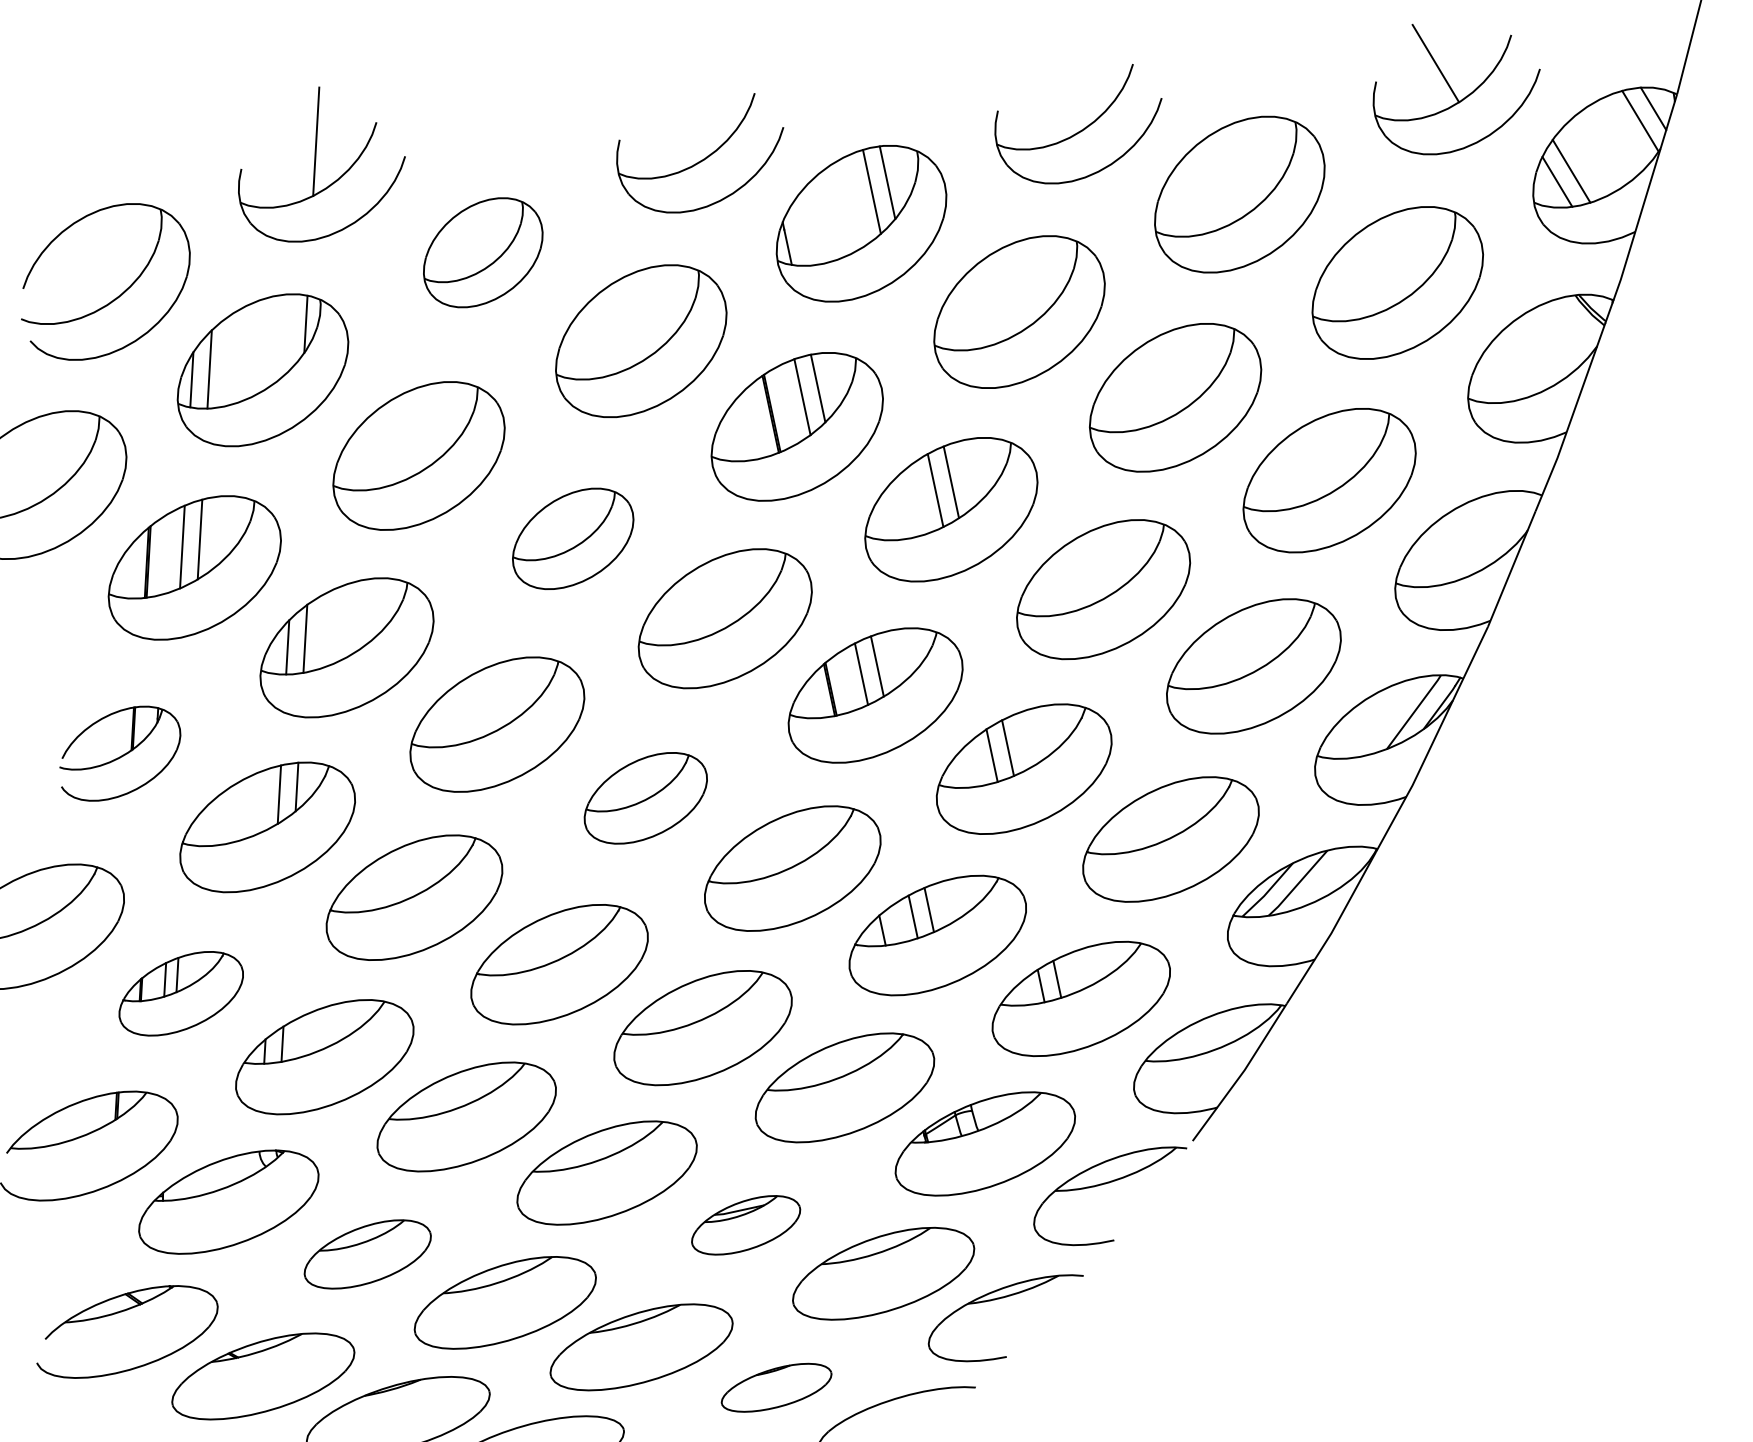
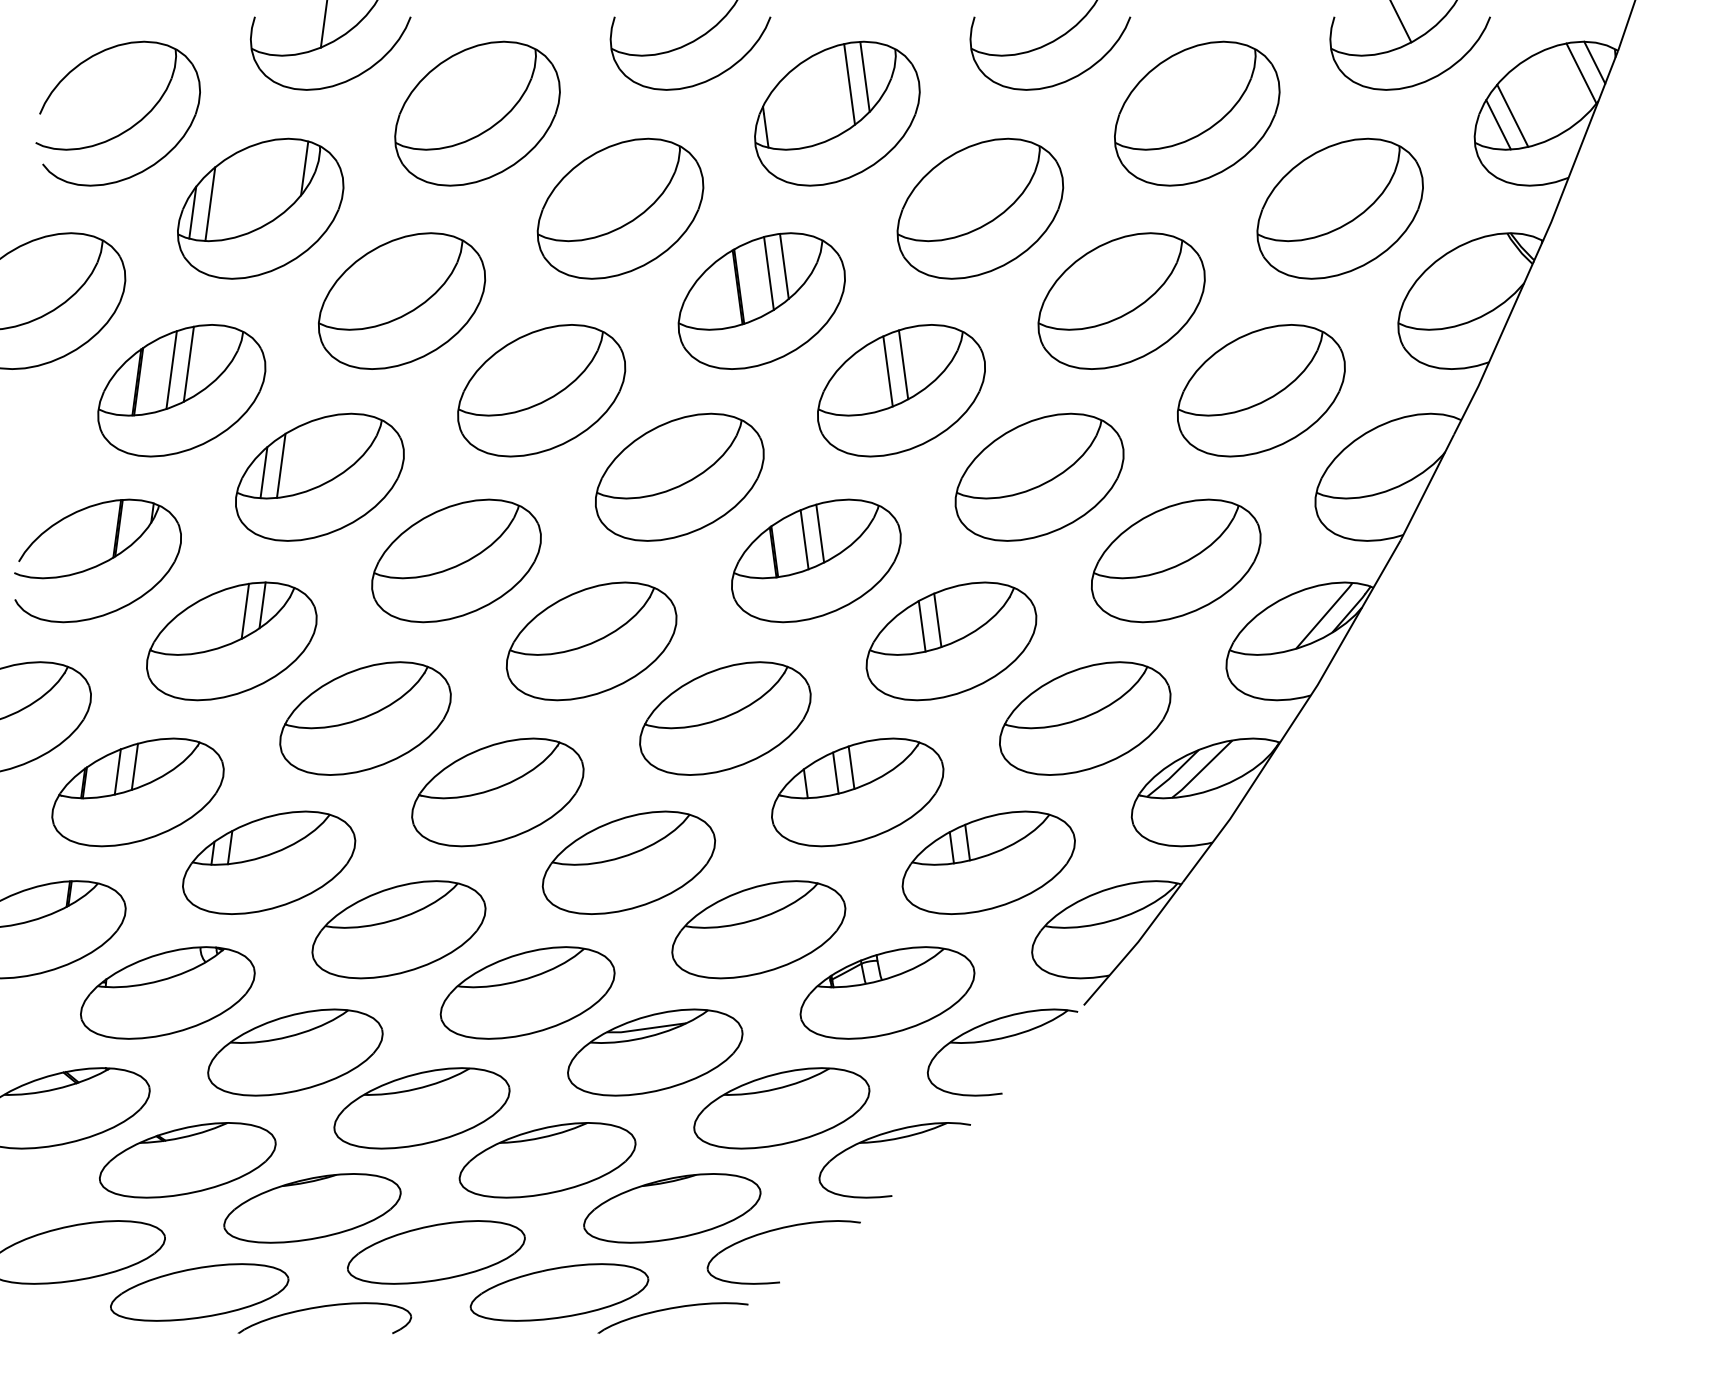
part: (483, 252) -> (477, 113), size x1.43
part: (572, 538) -> (541, 390), size x1.43
part: (119, 753) -> (97, 560), size x1.43
part: (645, 798) -> (591, 641), size x1.43
part: (180, 993) -> (137, 792), size x1.43
part: (746, 1225) -> (655, 1052), size x1.67
part: (367, 1254) -> (295, 1052), size x1.43
part: (776, 1387) -> (672, 1208), size x1.67

